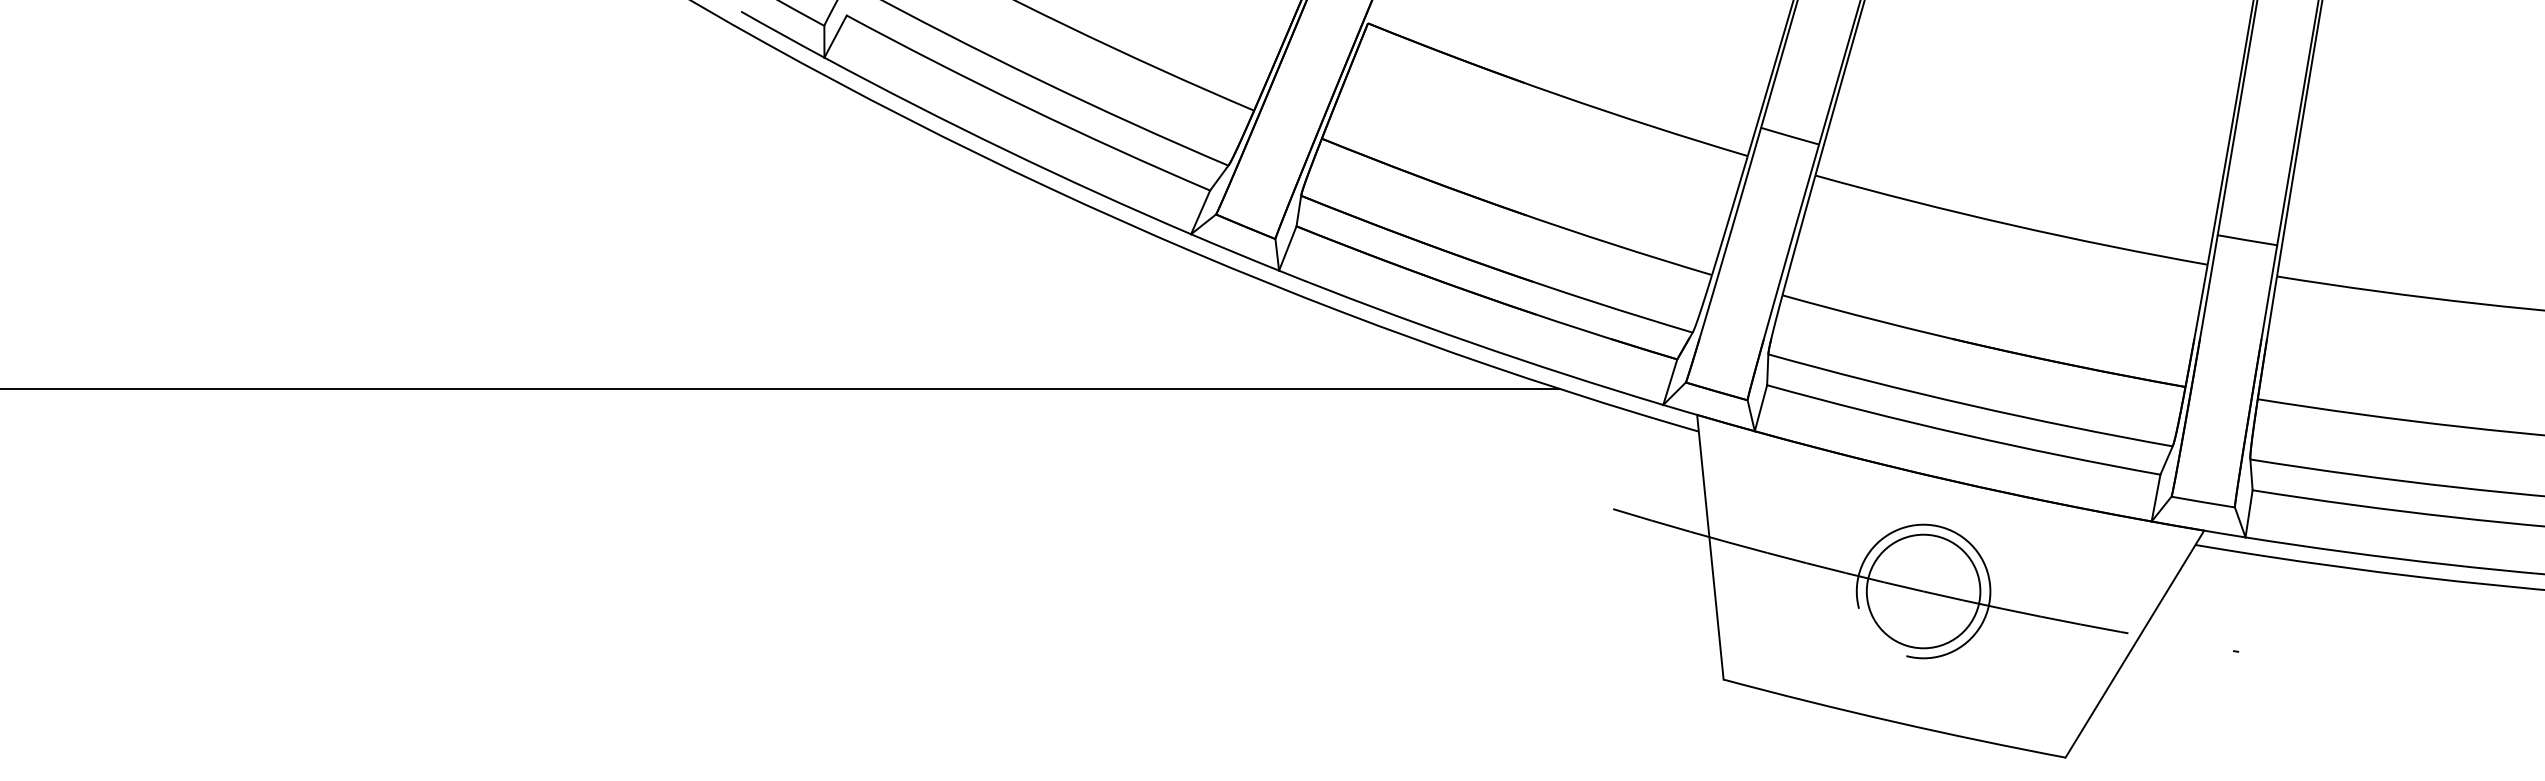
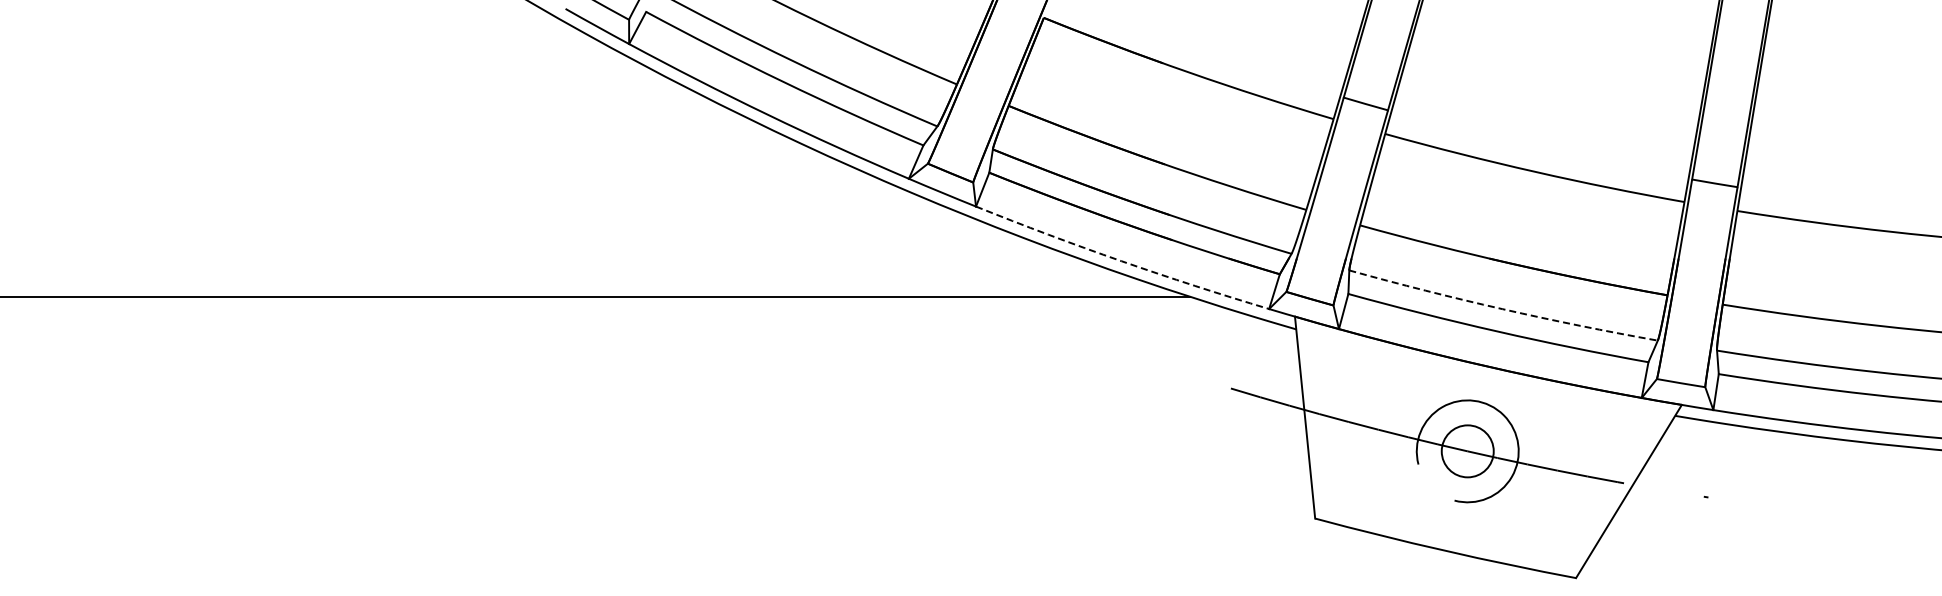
arc: (1469, 342) -> (1121, 261), solid -> dashed
arc: (1969, 405) -> (1502, 309), solid -> dashed
circle: (1923, 591) -> (1467, 451), size x0.6

